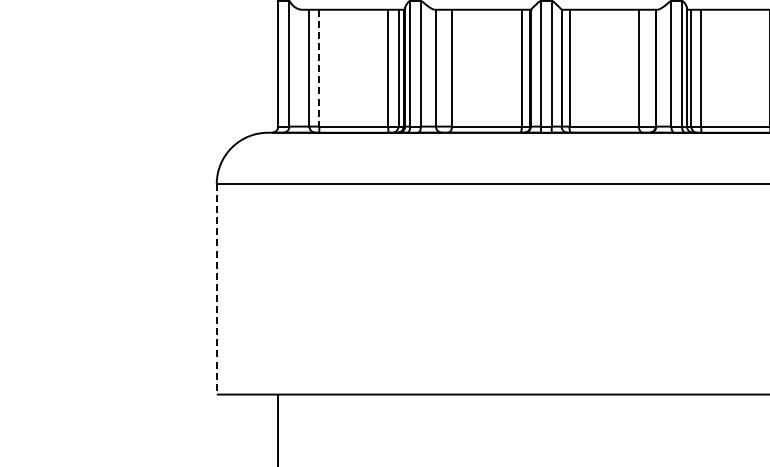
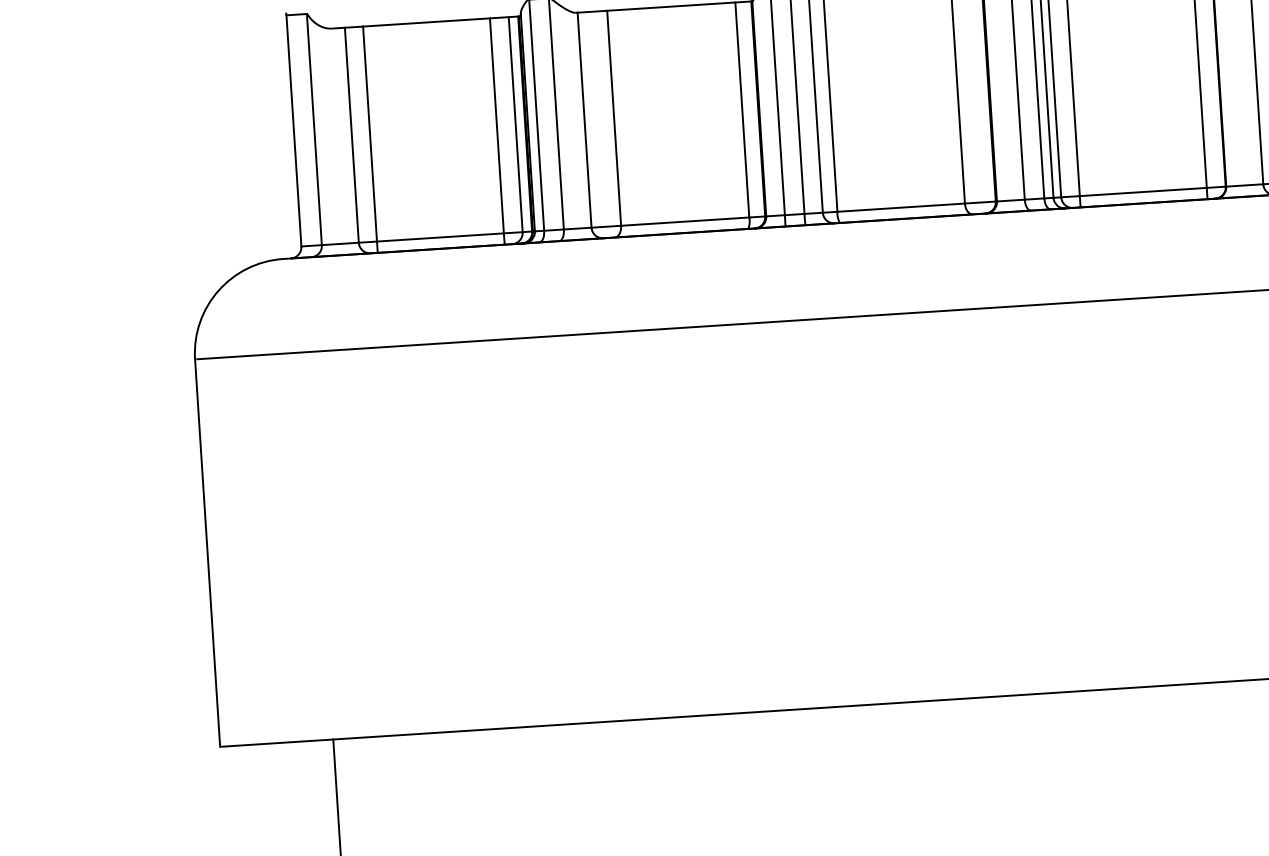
line: (319, 68) -> (370, 134), dashed -> solid
line: (216, 289) -> (207, 553), dashed -> solid

